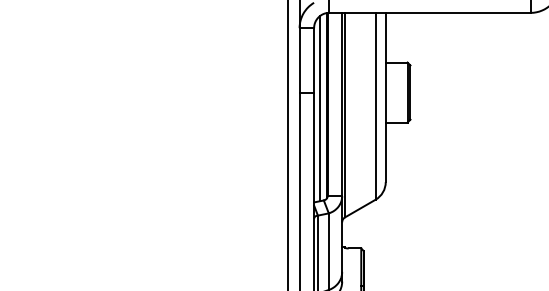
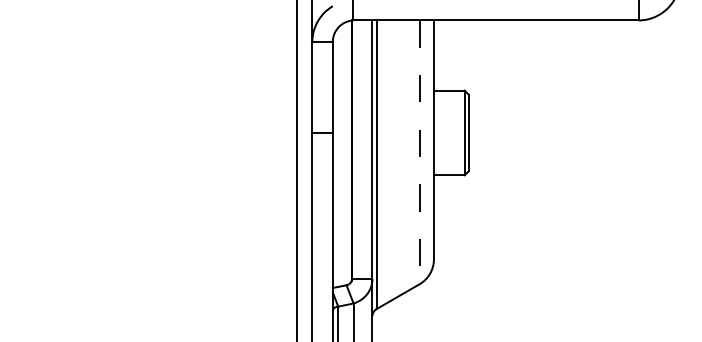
line: (375, 106) -> (419, 152), solid -> dashed
line: (319, 108) -> (340, 155), removed

